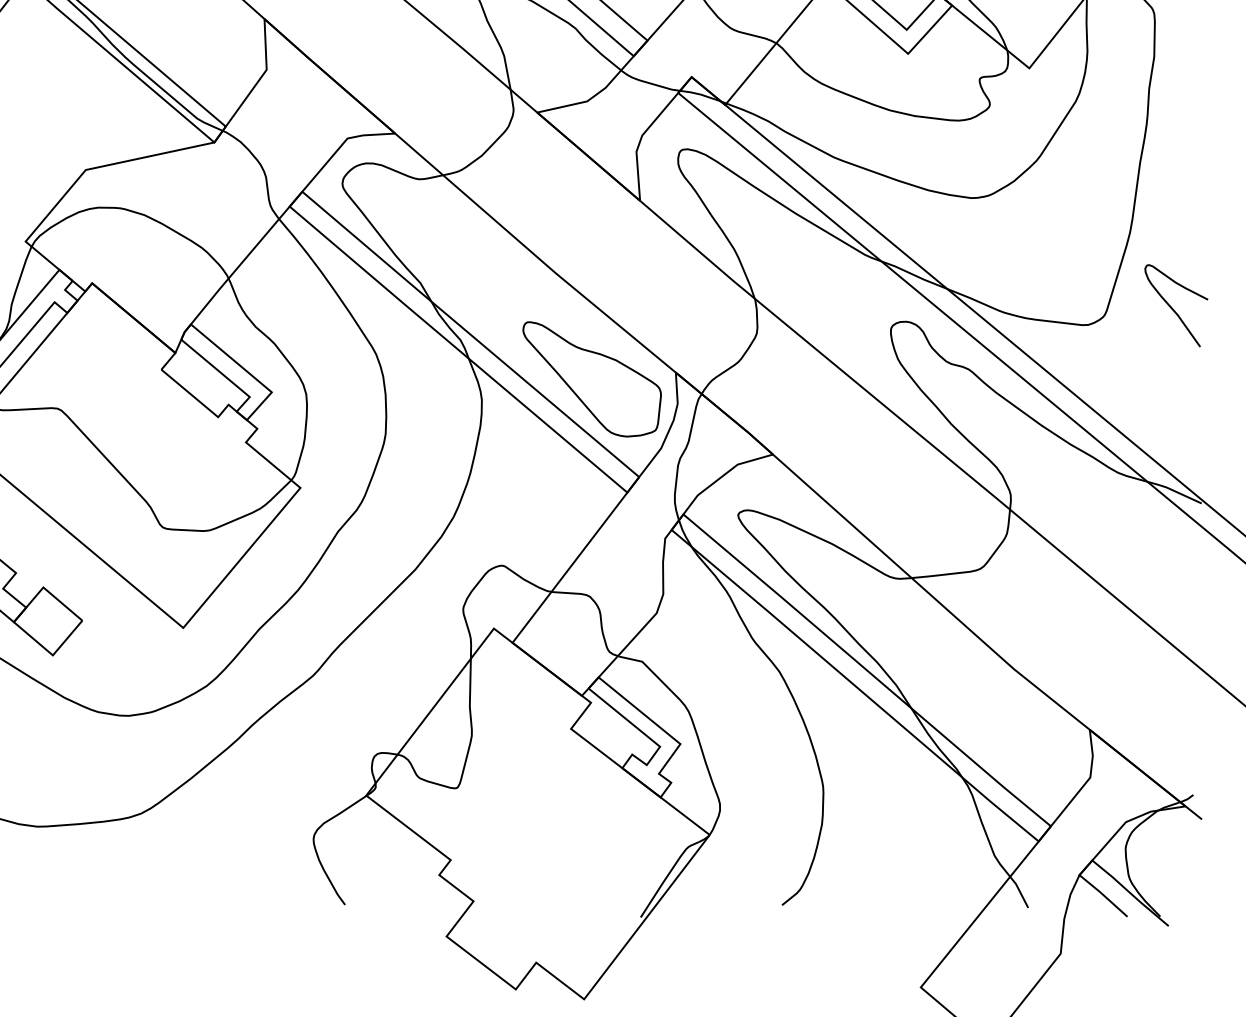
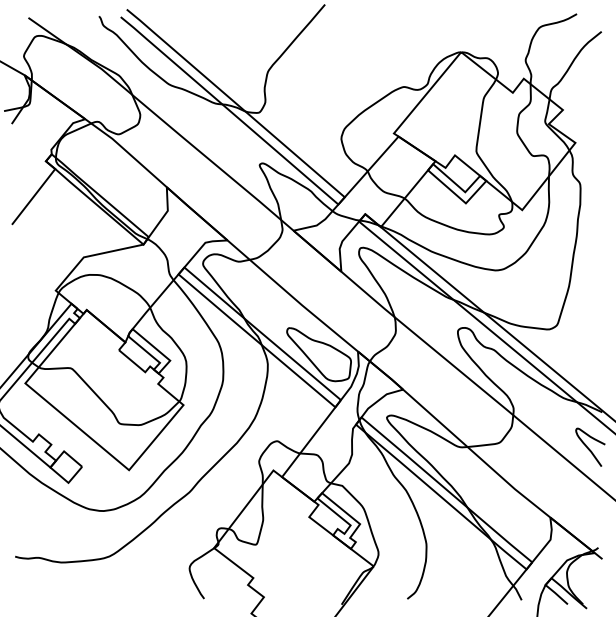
curve: (1171, 305) -> (588, 447), moved

